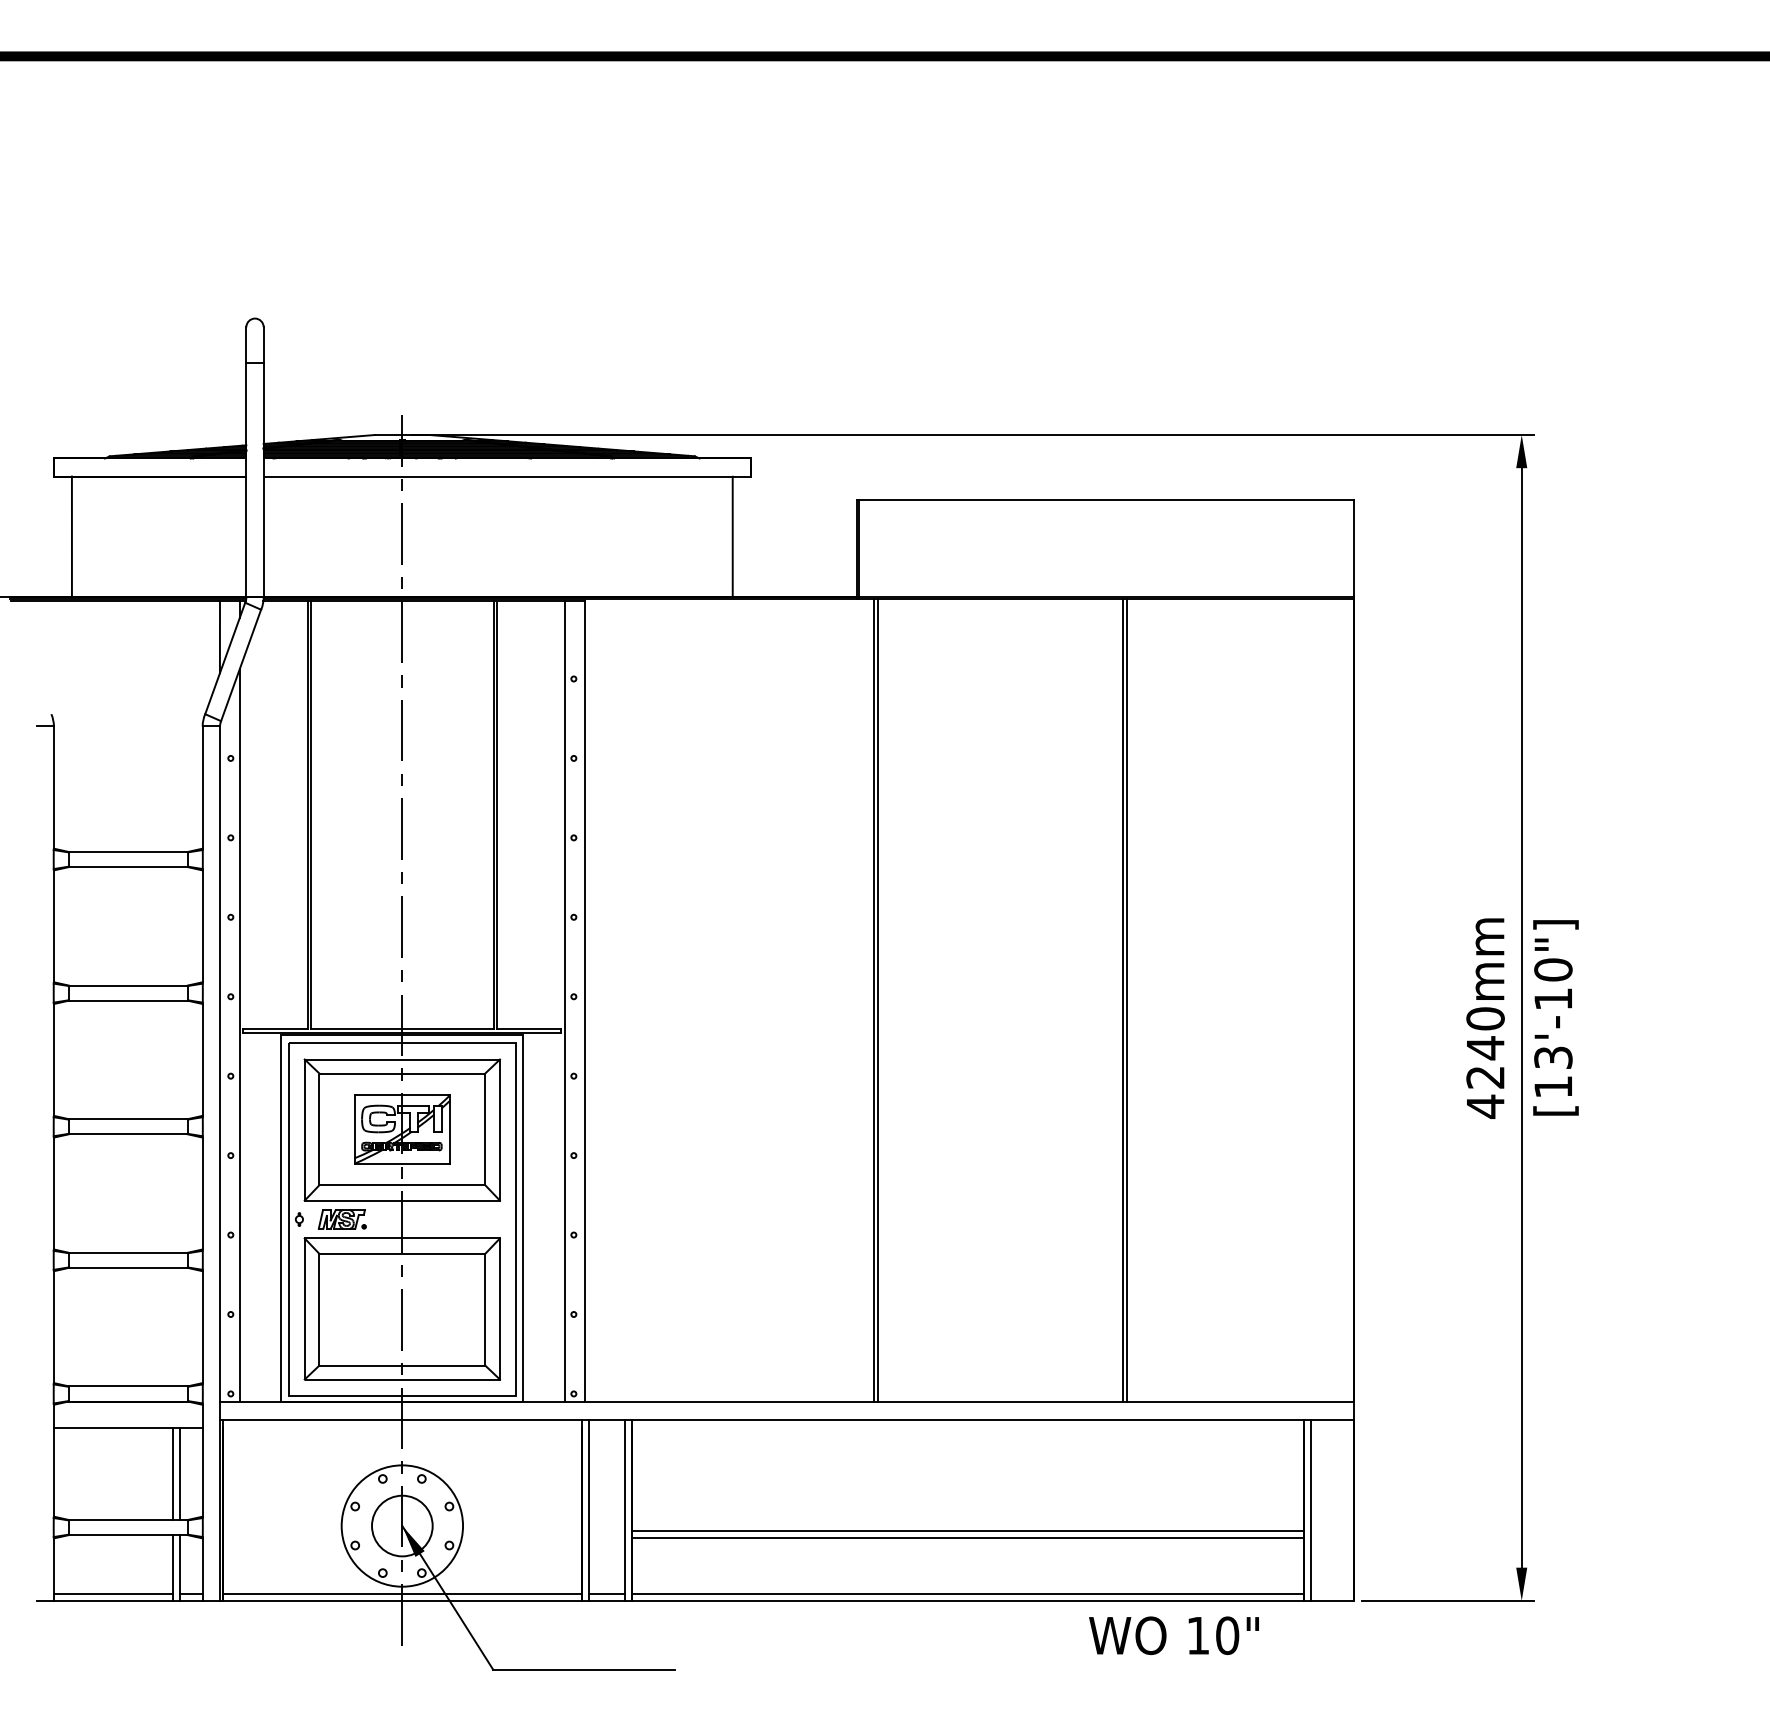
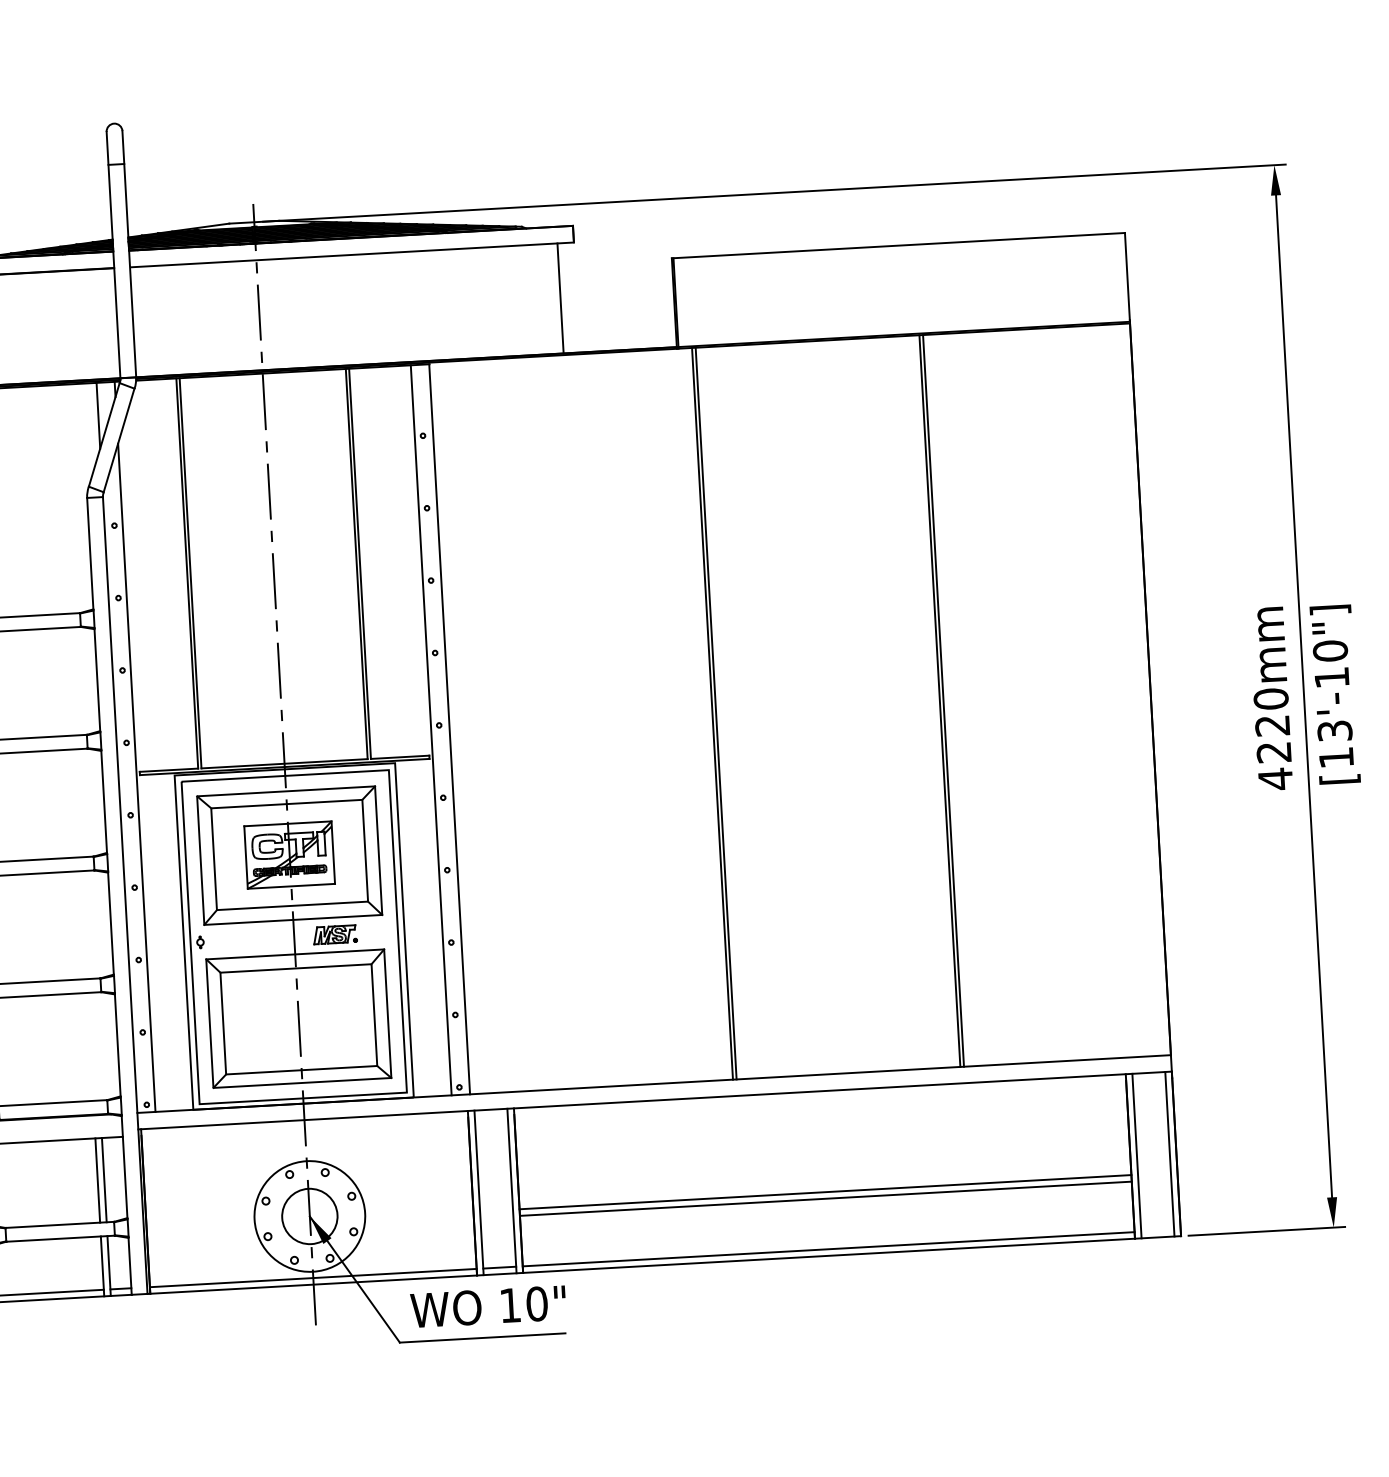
text: (1485, 1048) -> (1272, 726), 4240mm -> 4220mm
part: (342, 1219) -> (335, 934), moved
line: (1346, 1510) -> (1169, 1154), added
text: (1173, 1635) -> (487, 1306), moved

